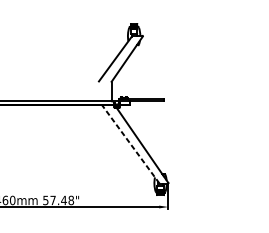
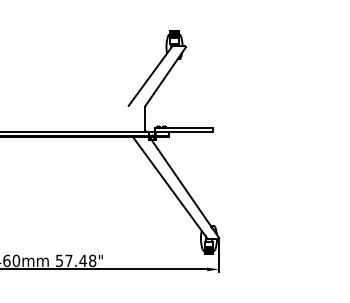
line: (131, 144) -> (170, 187), dashed -> solid

